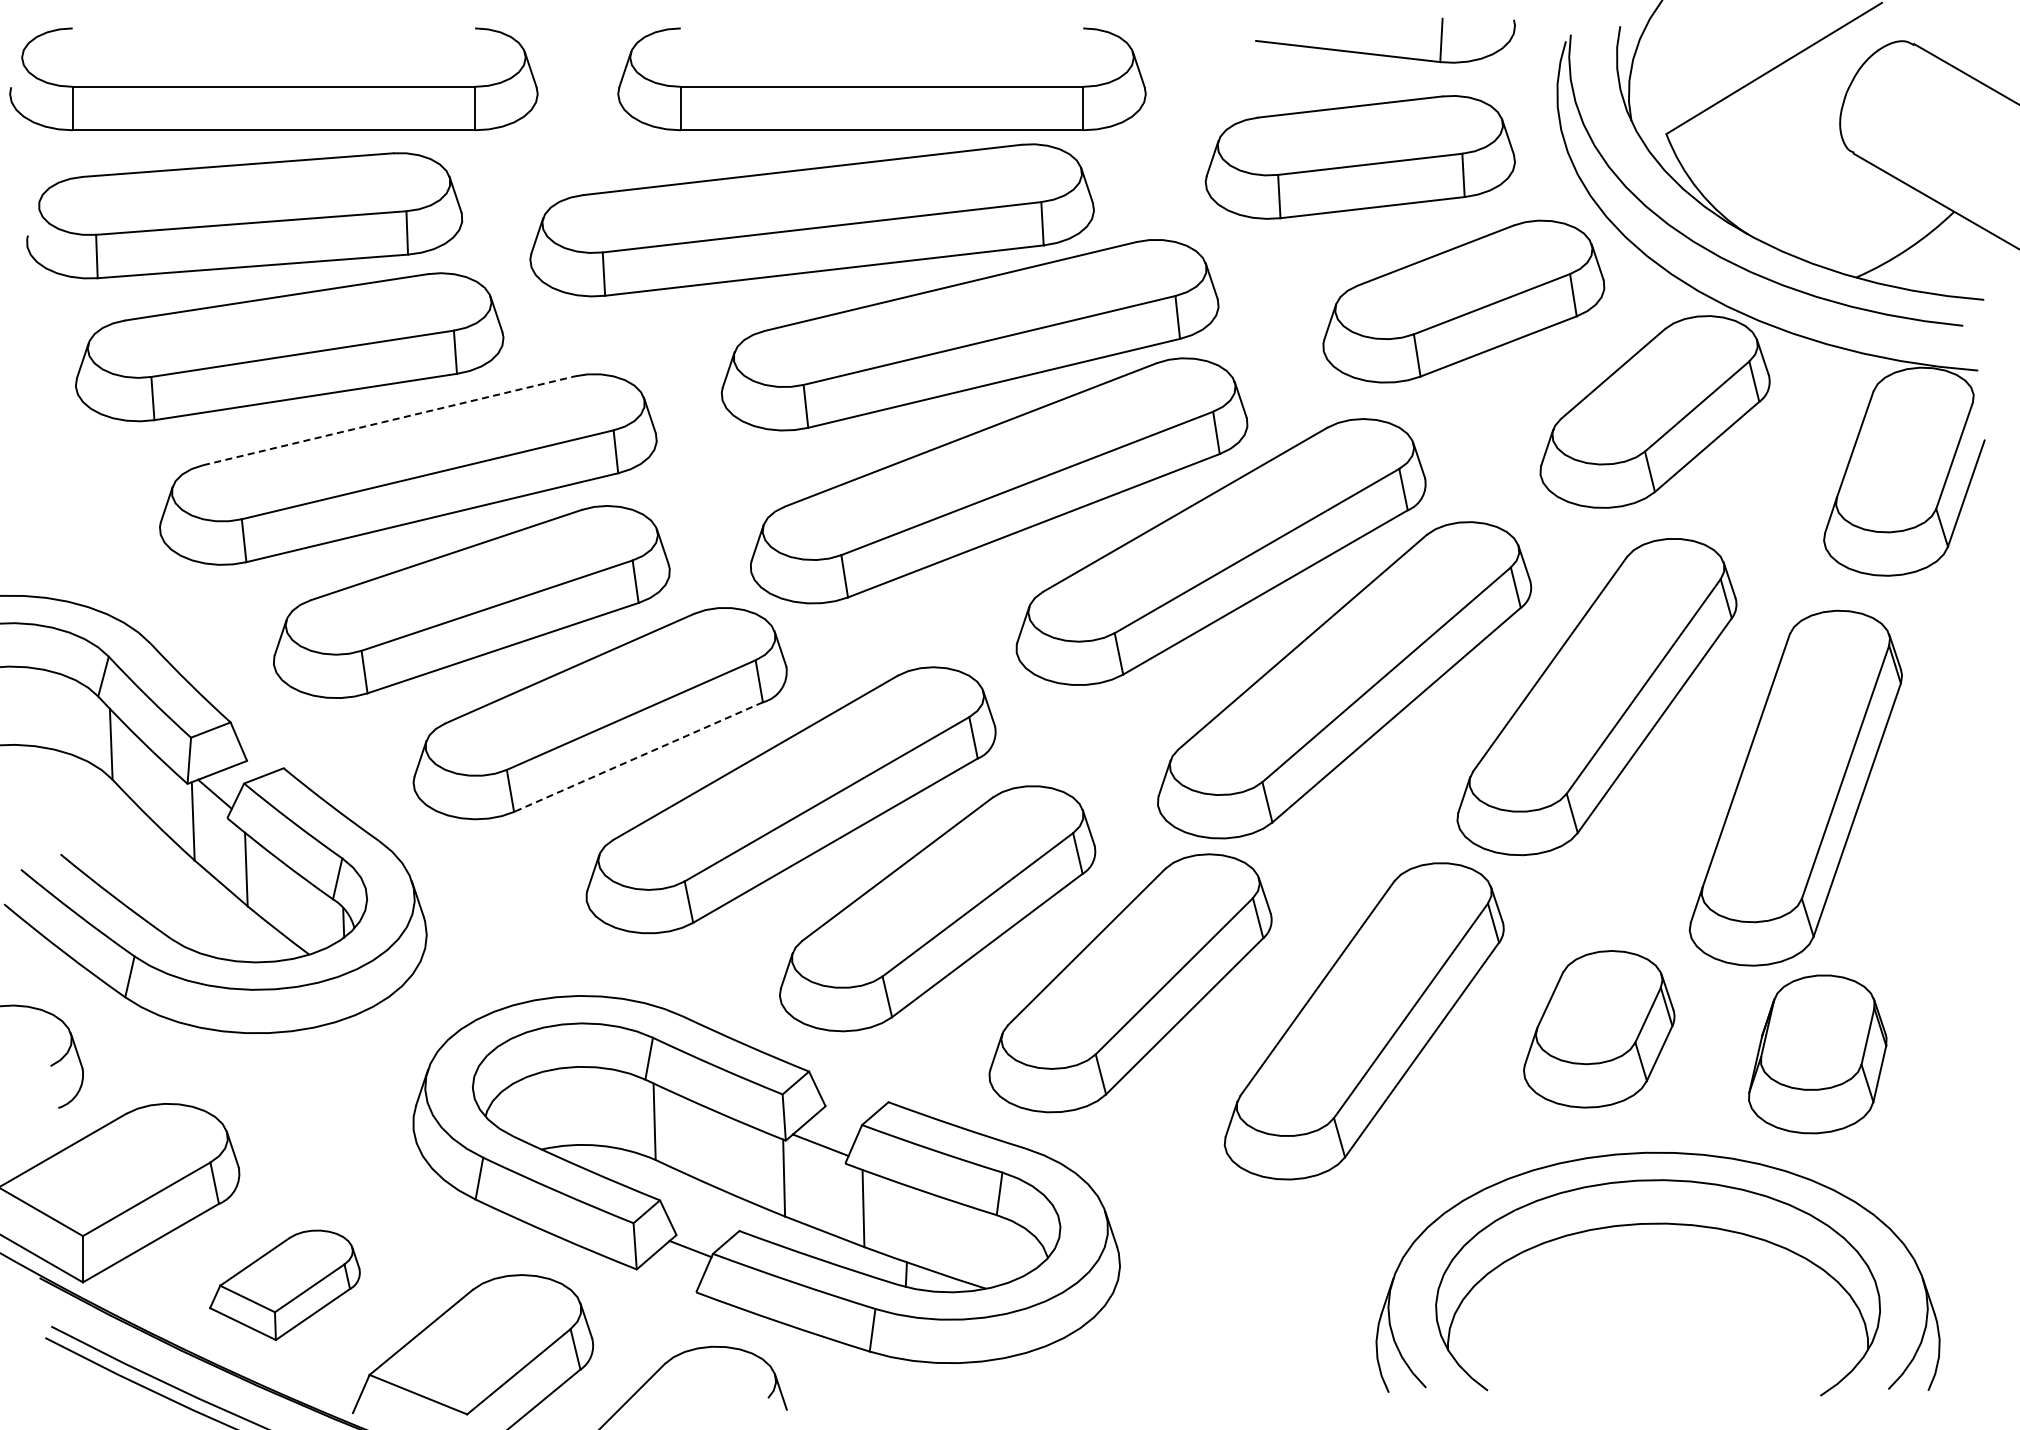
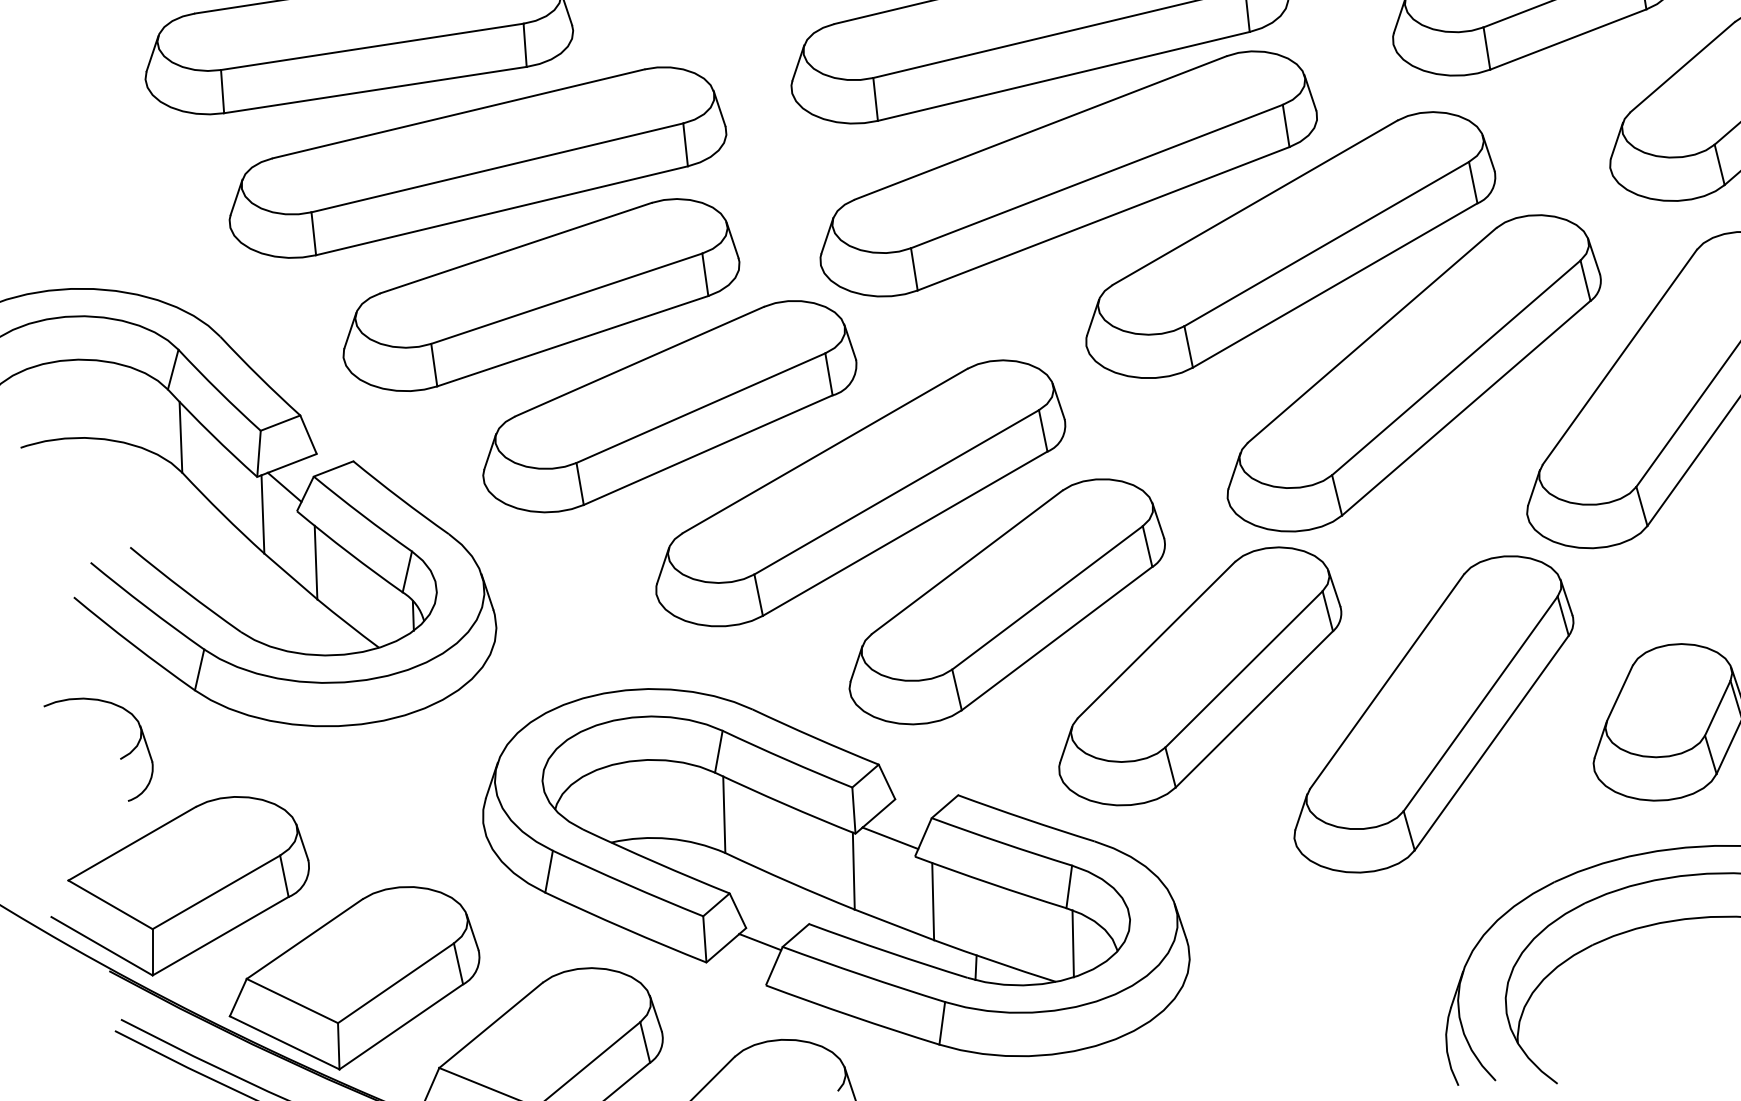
line: (389, 420) -> (459, 113), dashed -> solid
line: (638, 757) -> (708, 450), dashed -> solid
line: (1003, 1250) -> (1073, 943), added
part: (284, 1285) -> (354, 978), size x1.67

